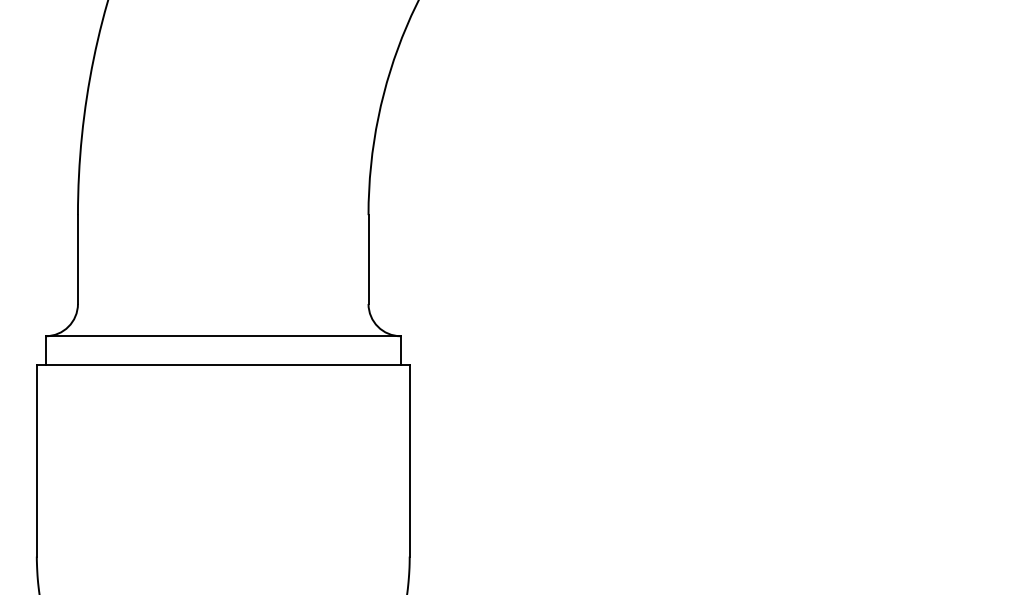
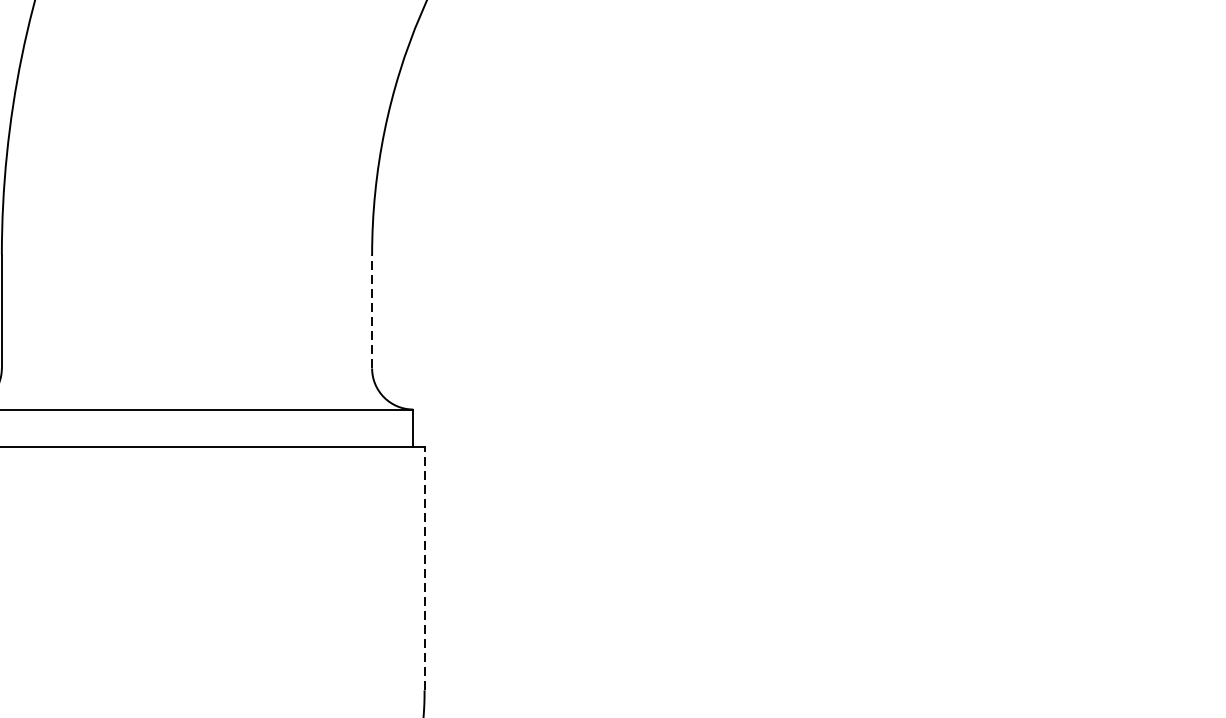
line: (368, 259) -> (372, 311), solid -> dashed
line: (409, 460) -> (424, 567), solid -> dashed

